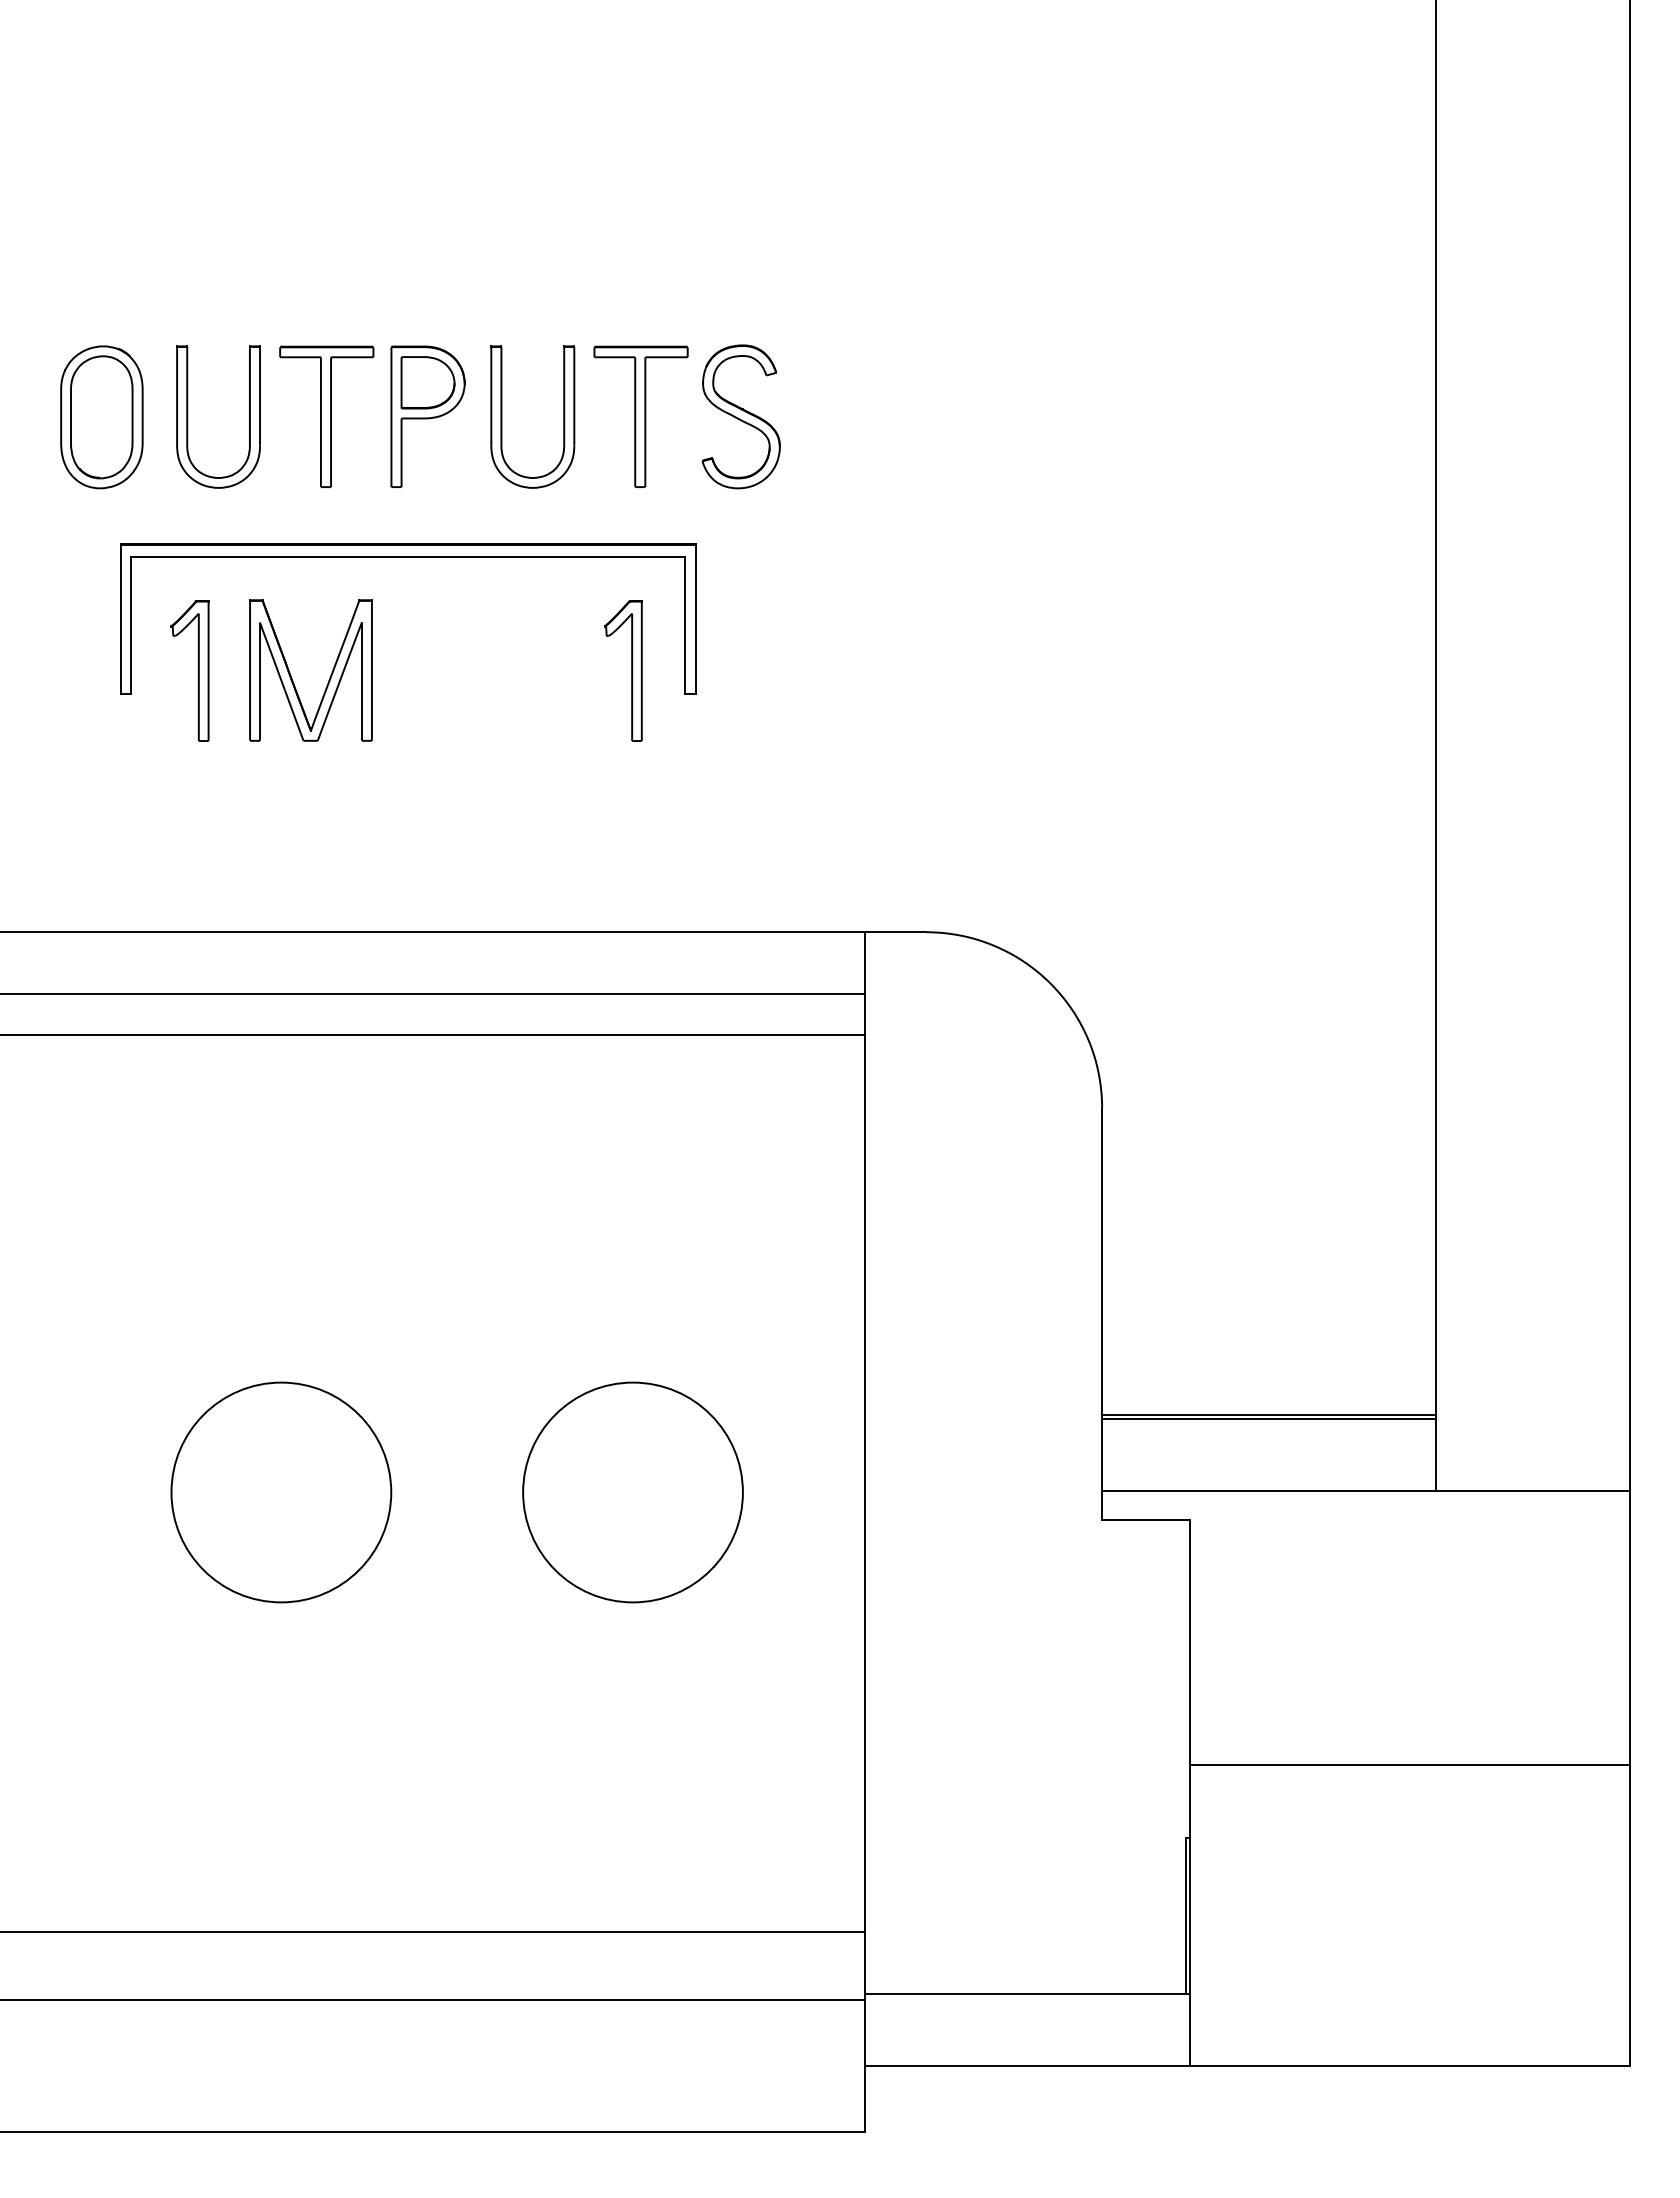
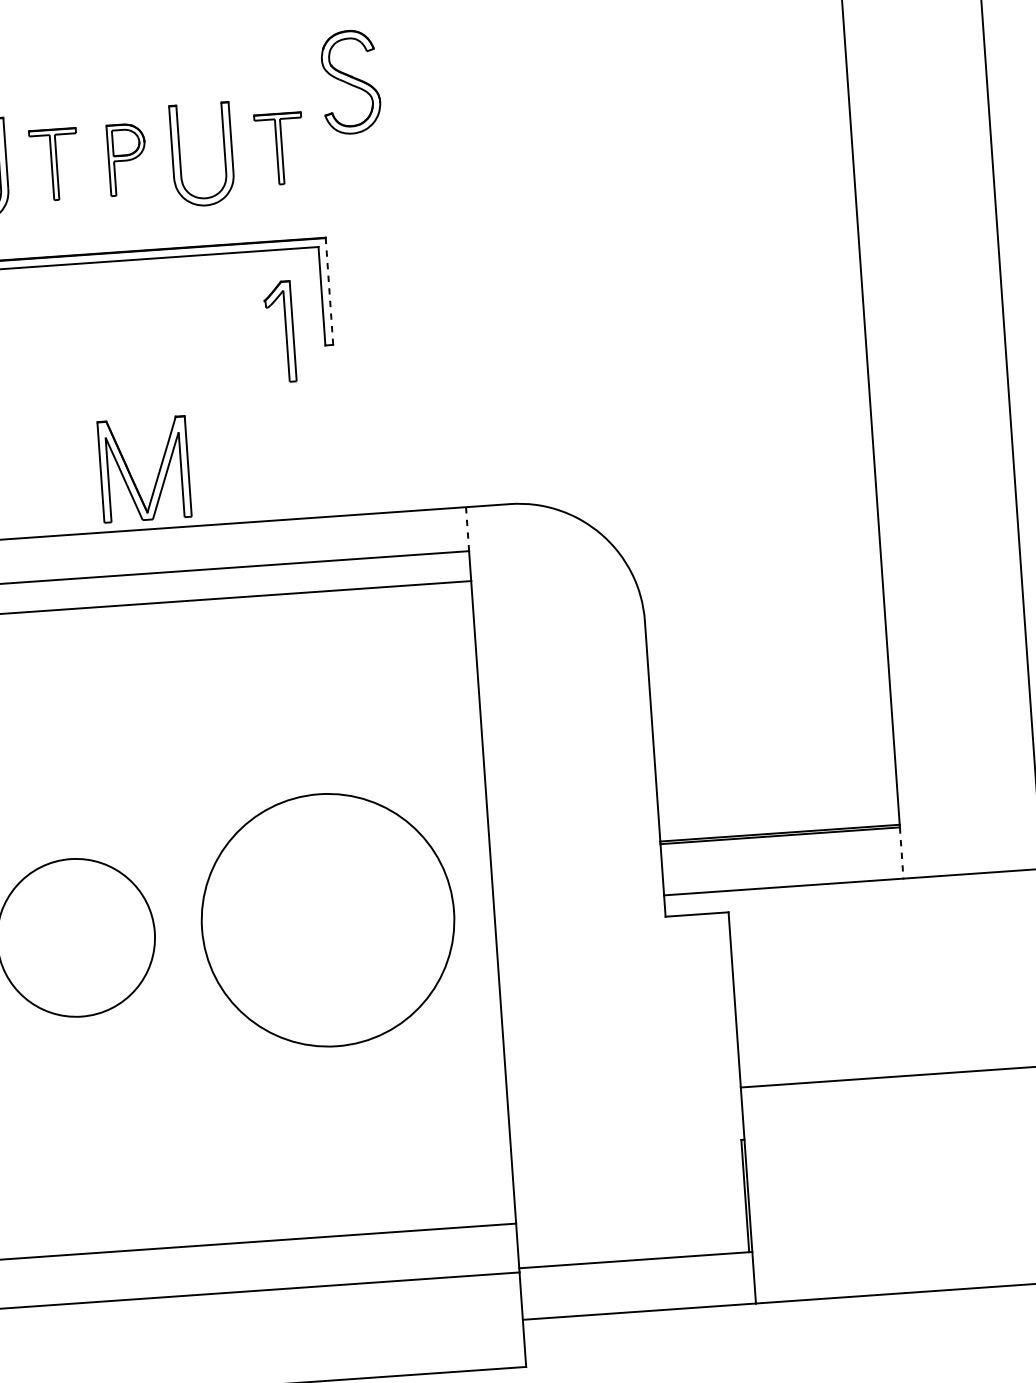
part: (326, 416) -> (54, 164), size x0.7
part: (427, 416) -> (126, 159), size x0.7
part: (640, 416) -> (279, 148), size x0.7
part: (740, 416) -> (350, 81), moved
line: (696, 619) -> (329, 291), solid -> dashed
part: (291, 675) -> (130, 473), moved
line: (864, 962) -> (467, 528), solid -> dashed
line: (1436, 1454) -> (901, 852), solid -> dashed
circle: (632, 1492) -> (327, 920), size x1.6

